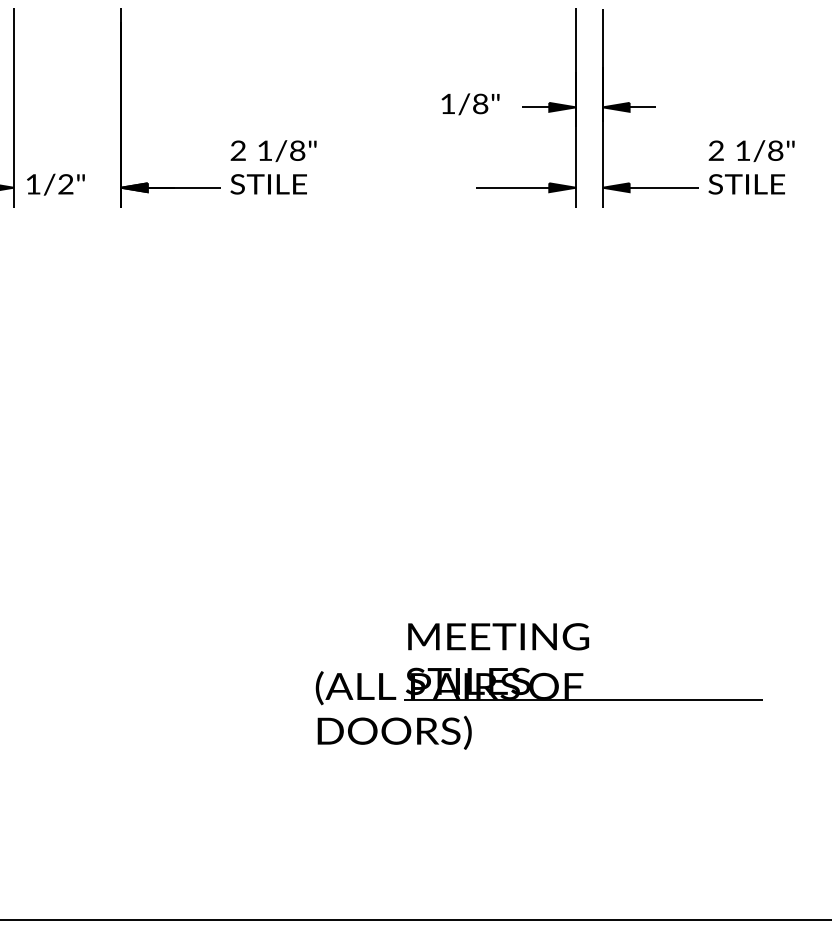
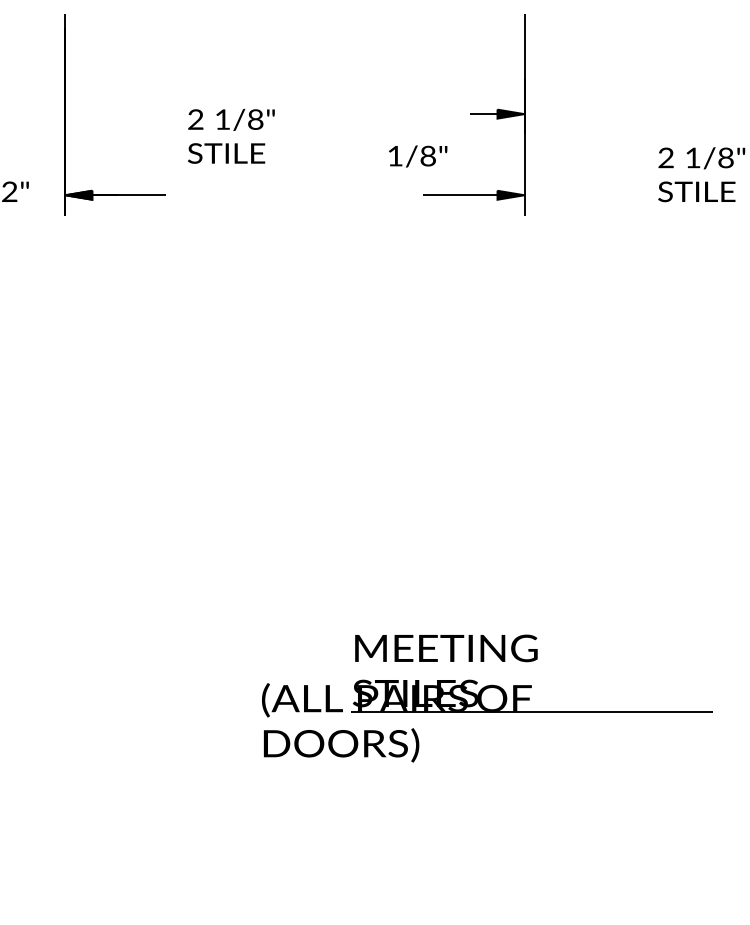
text: (470, 104) -> (418, 156), moved
part: (650, 108) -> (599, 115), removed
text: (273, 167) -> (231, 136), moved

